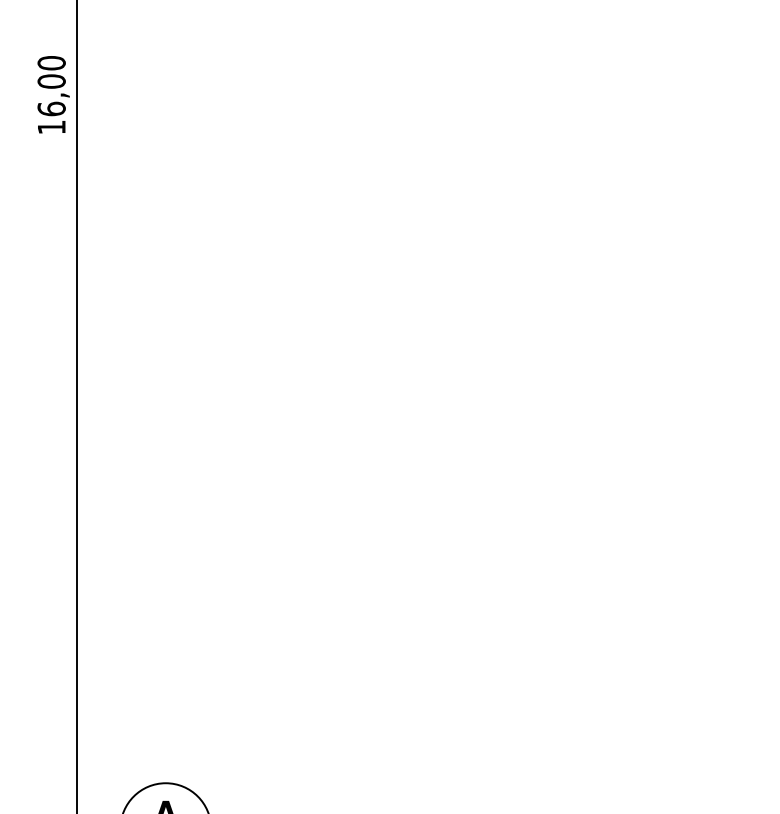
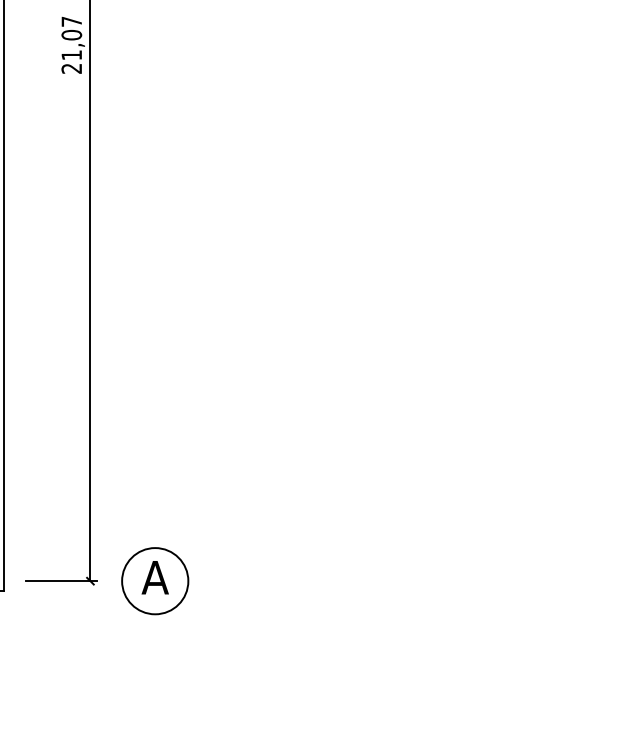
text: (51, 94) -> (71, 44), 16,00 -> 21,07

